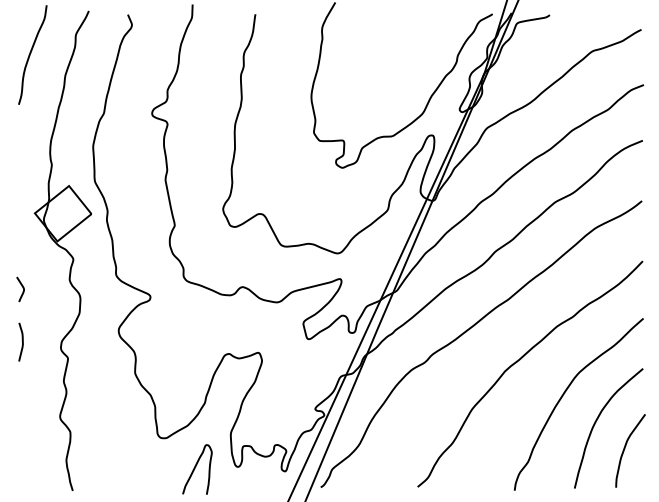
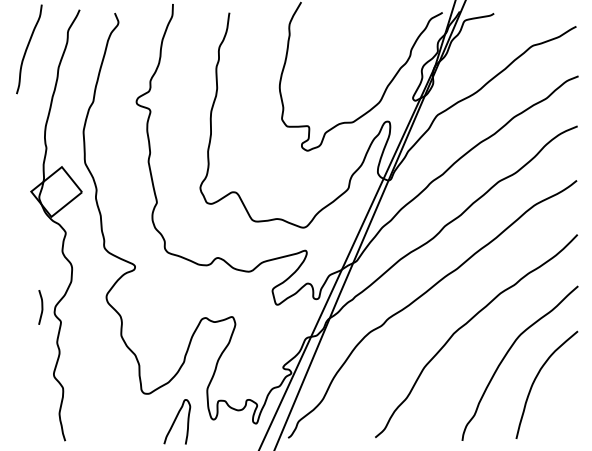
curve: (21, 287) -> (19, 258), removed
curve: (21, 342) -> (41, 307), moved
curve: (626, 447) -> (562, 402), removed

